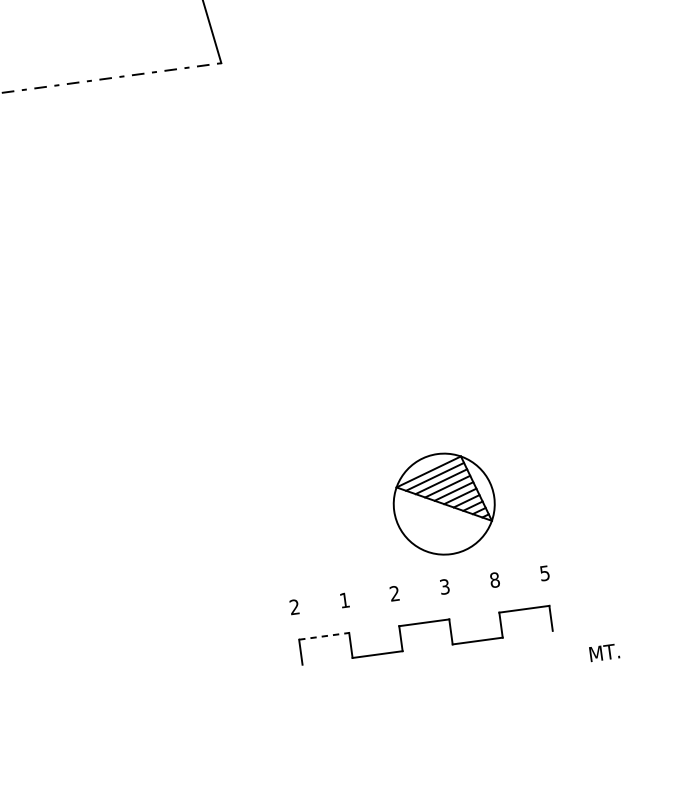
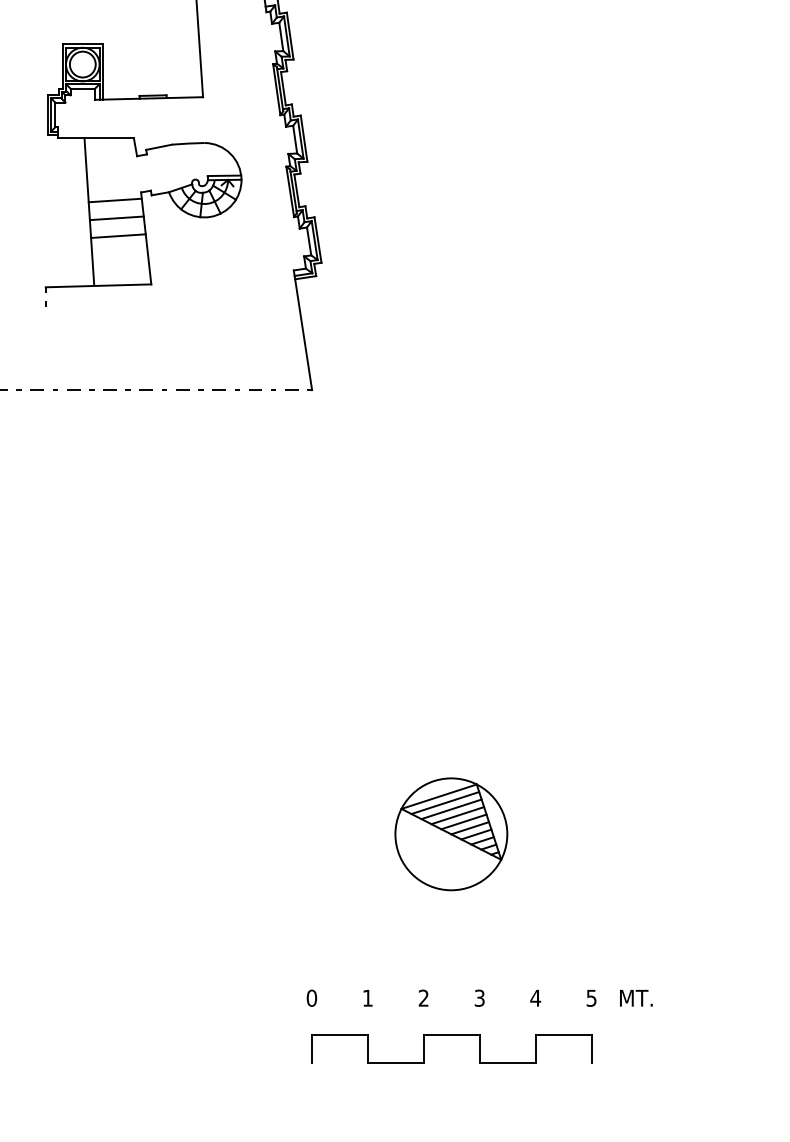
part: (444, 504) -> (451, 834), moved
text: (494, 579) -> (535, 997), 8 -> 4
text: (294, 606) -> (311, 997), 2 -> 0
line: (323, 636) -> (339, 1034), dashed -> solid
text: (604, 652) -> (636, 998), moved

